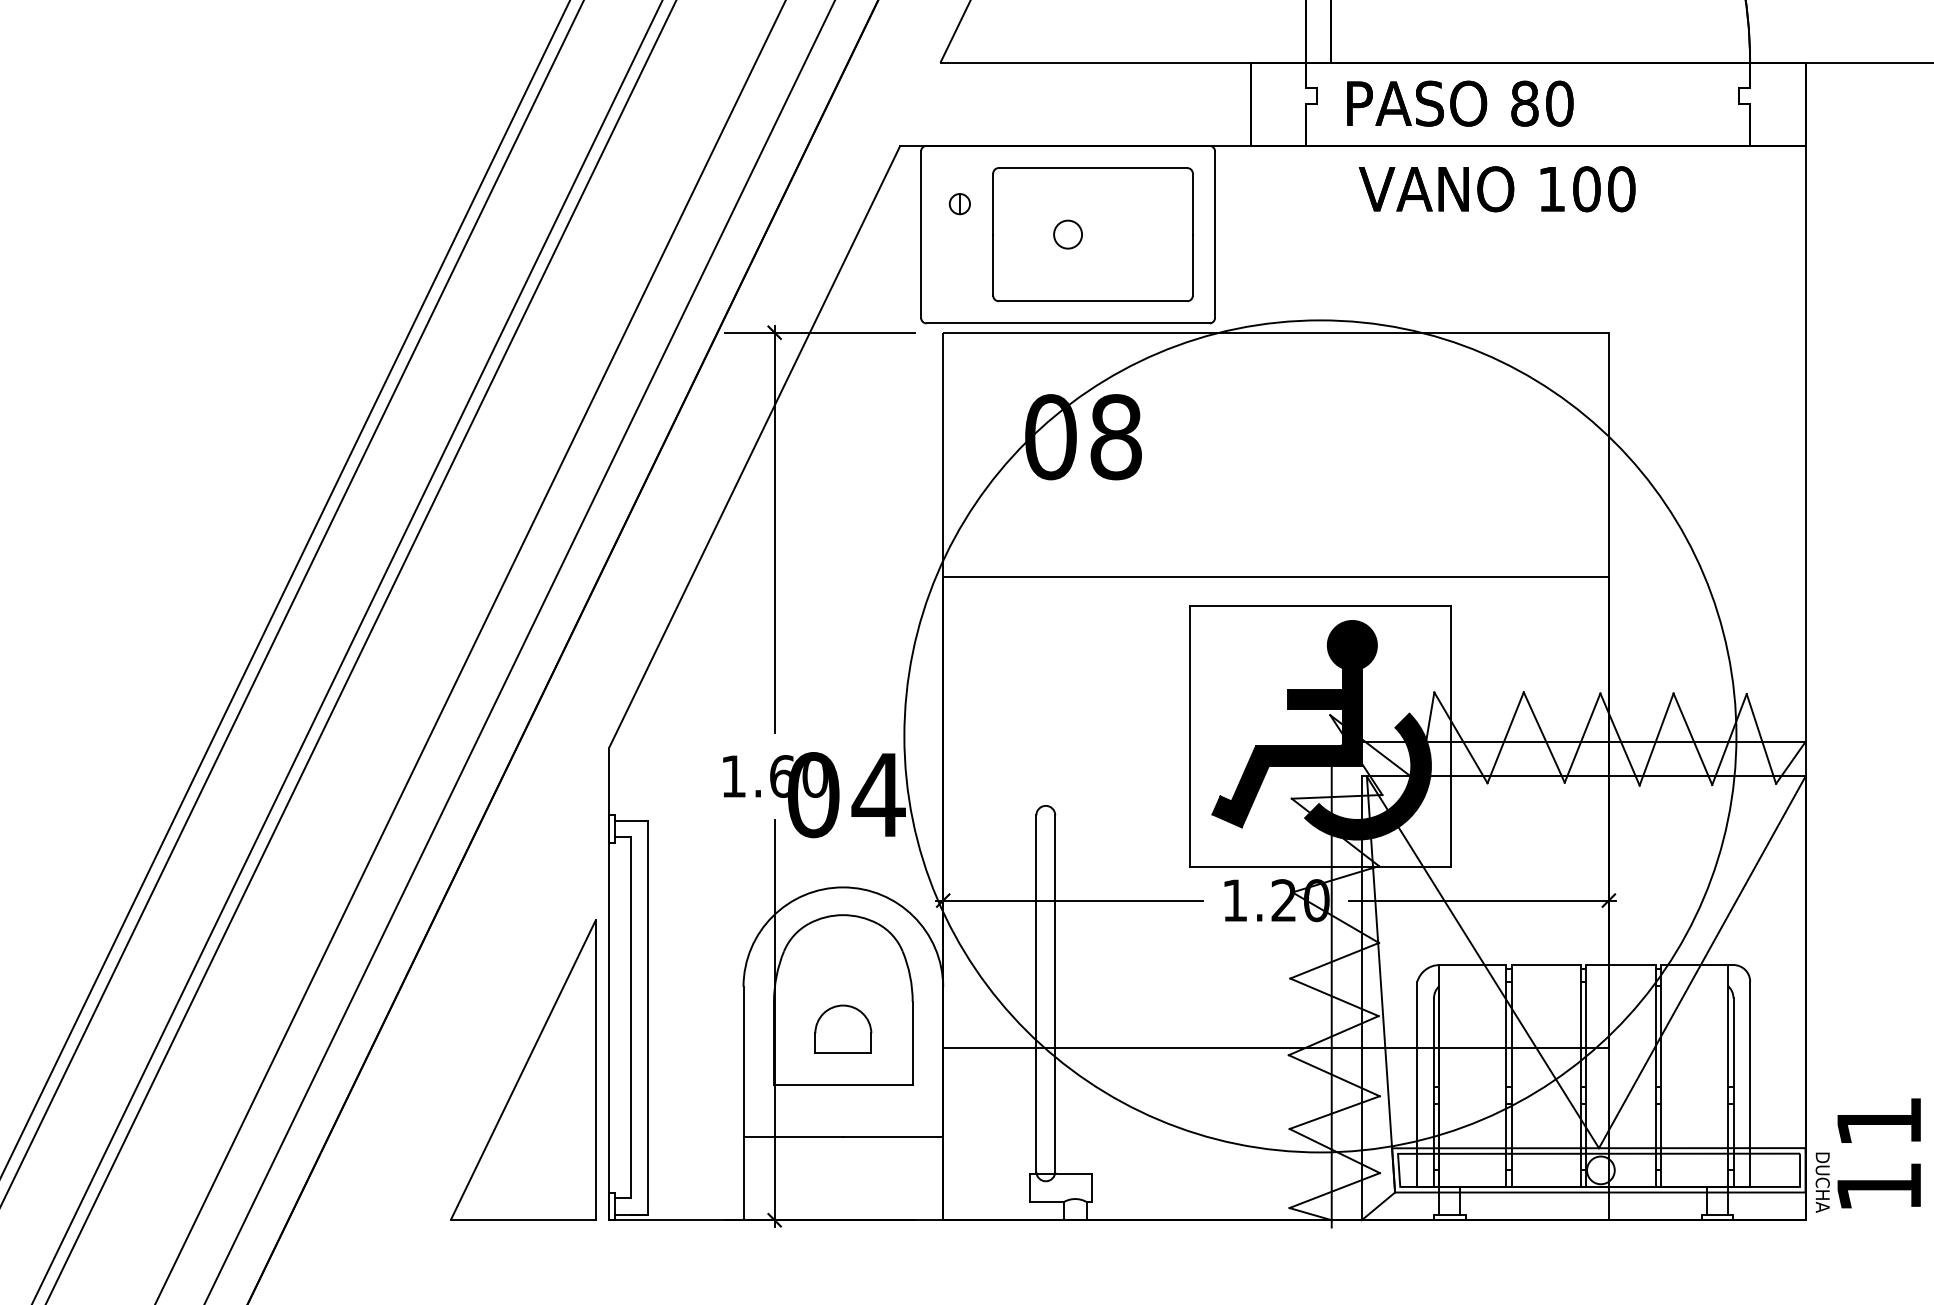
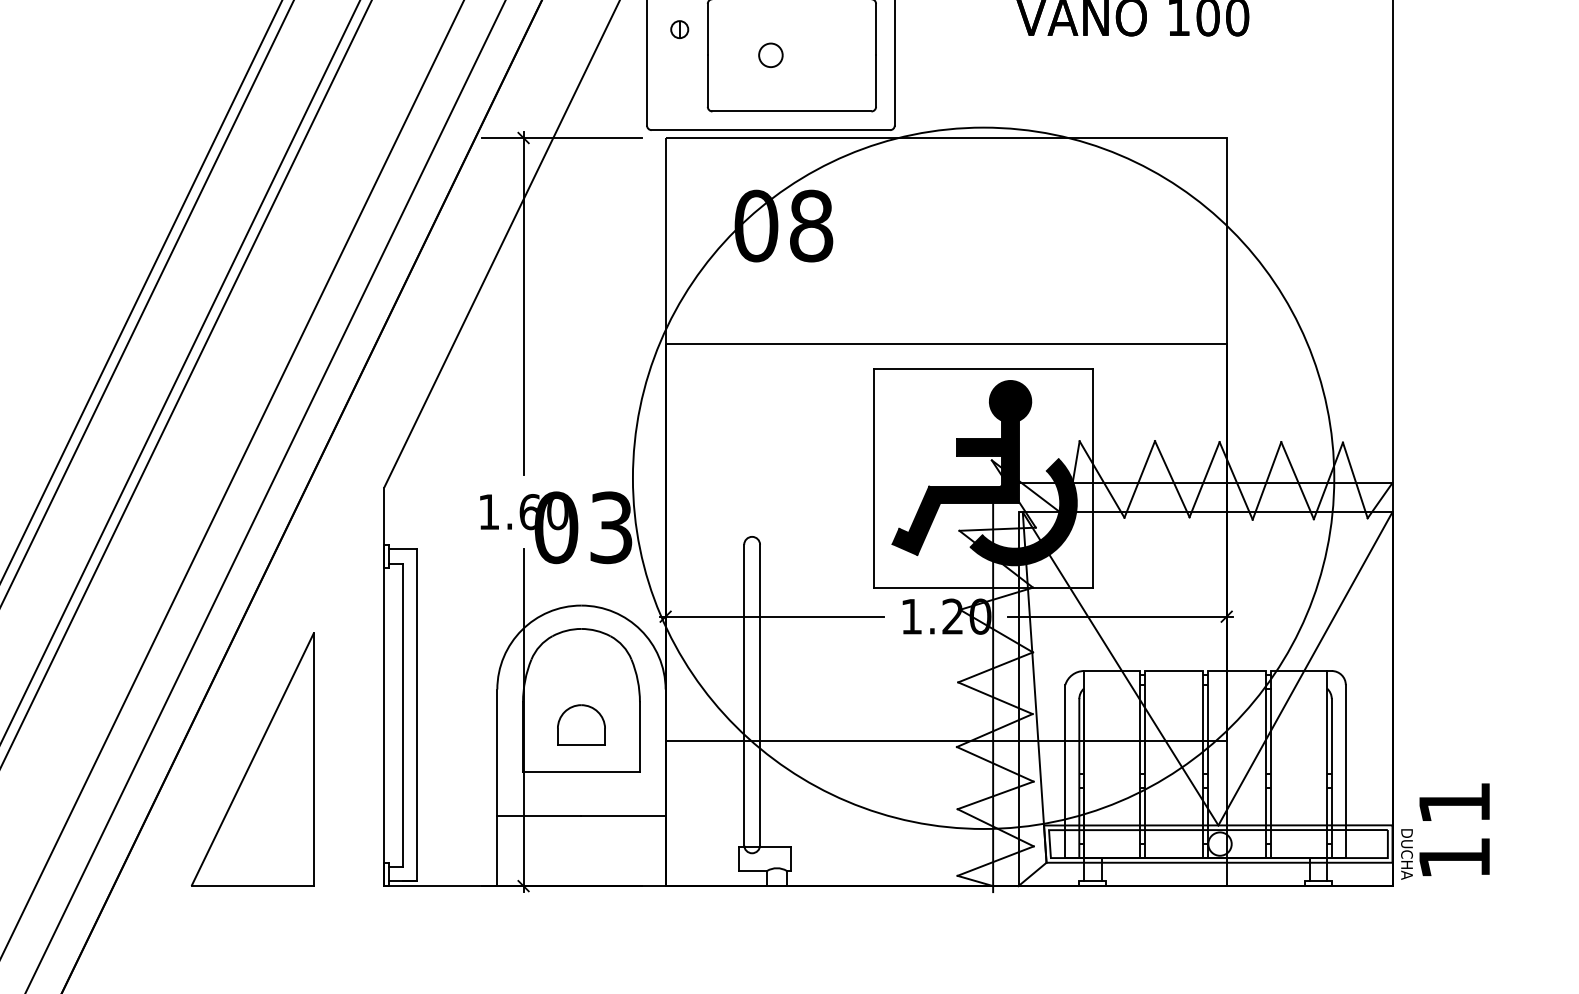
text: (878, 795) -> (611, 528), 04 -> 03
part: (523, 1069) -> (252, 759), moved

